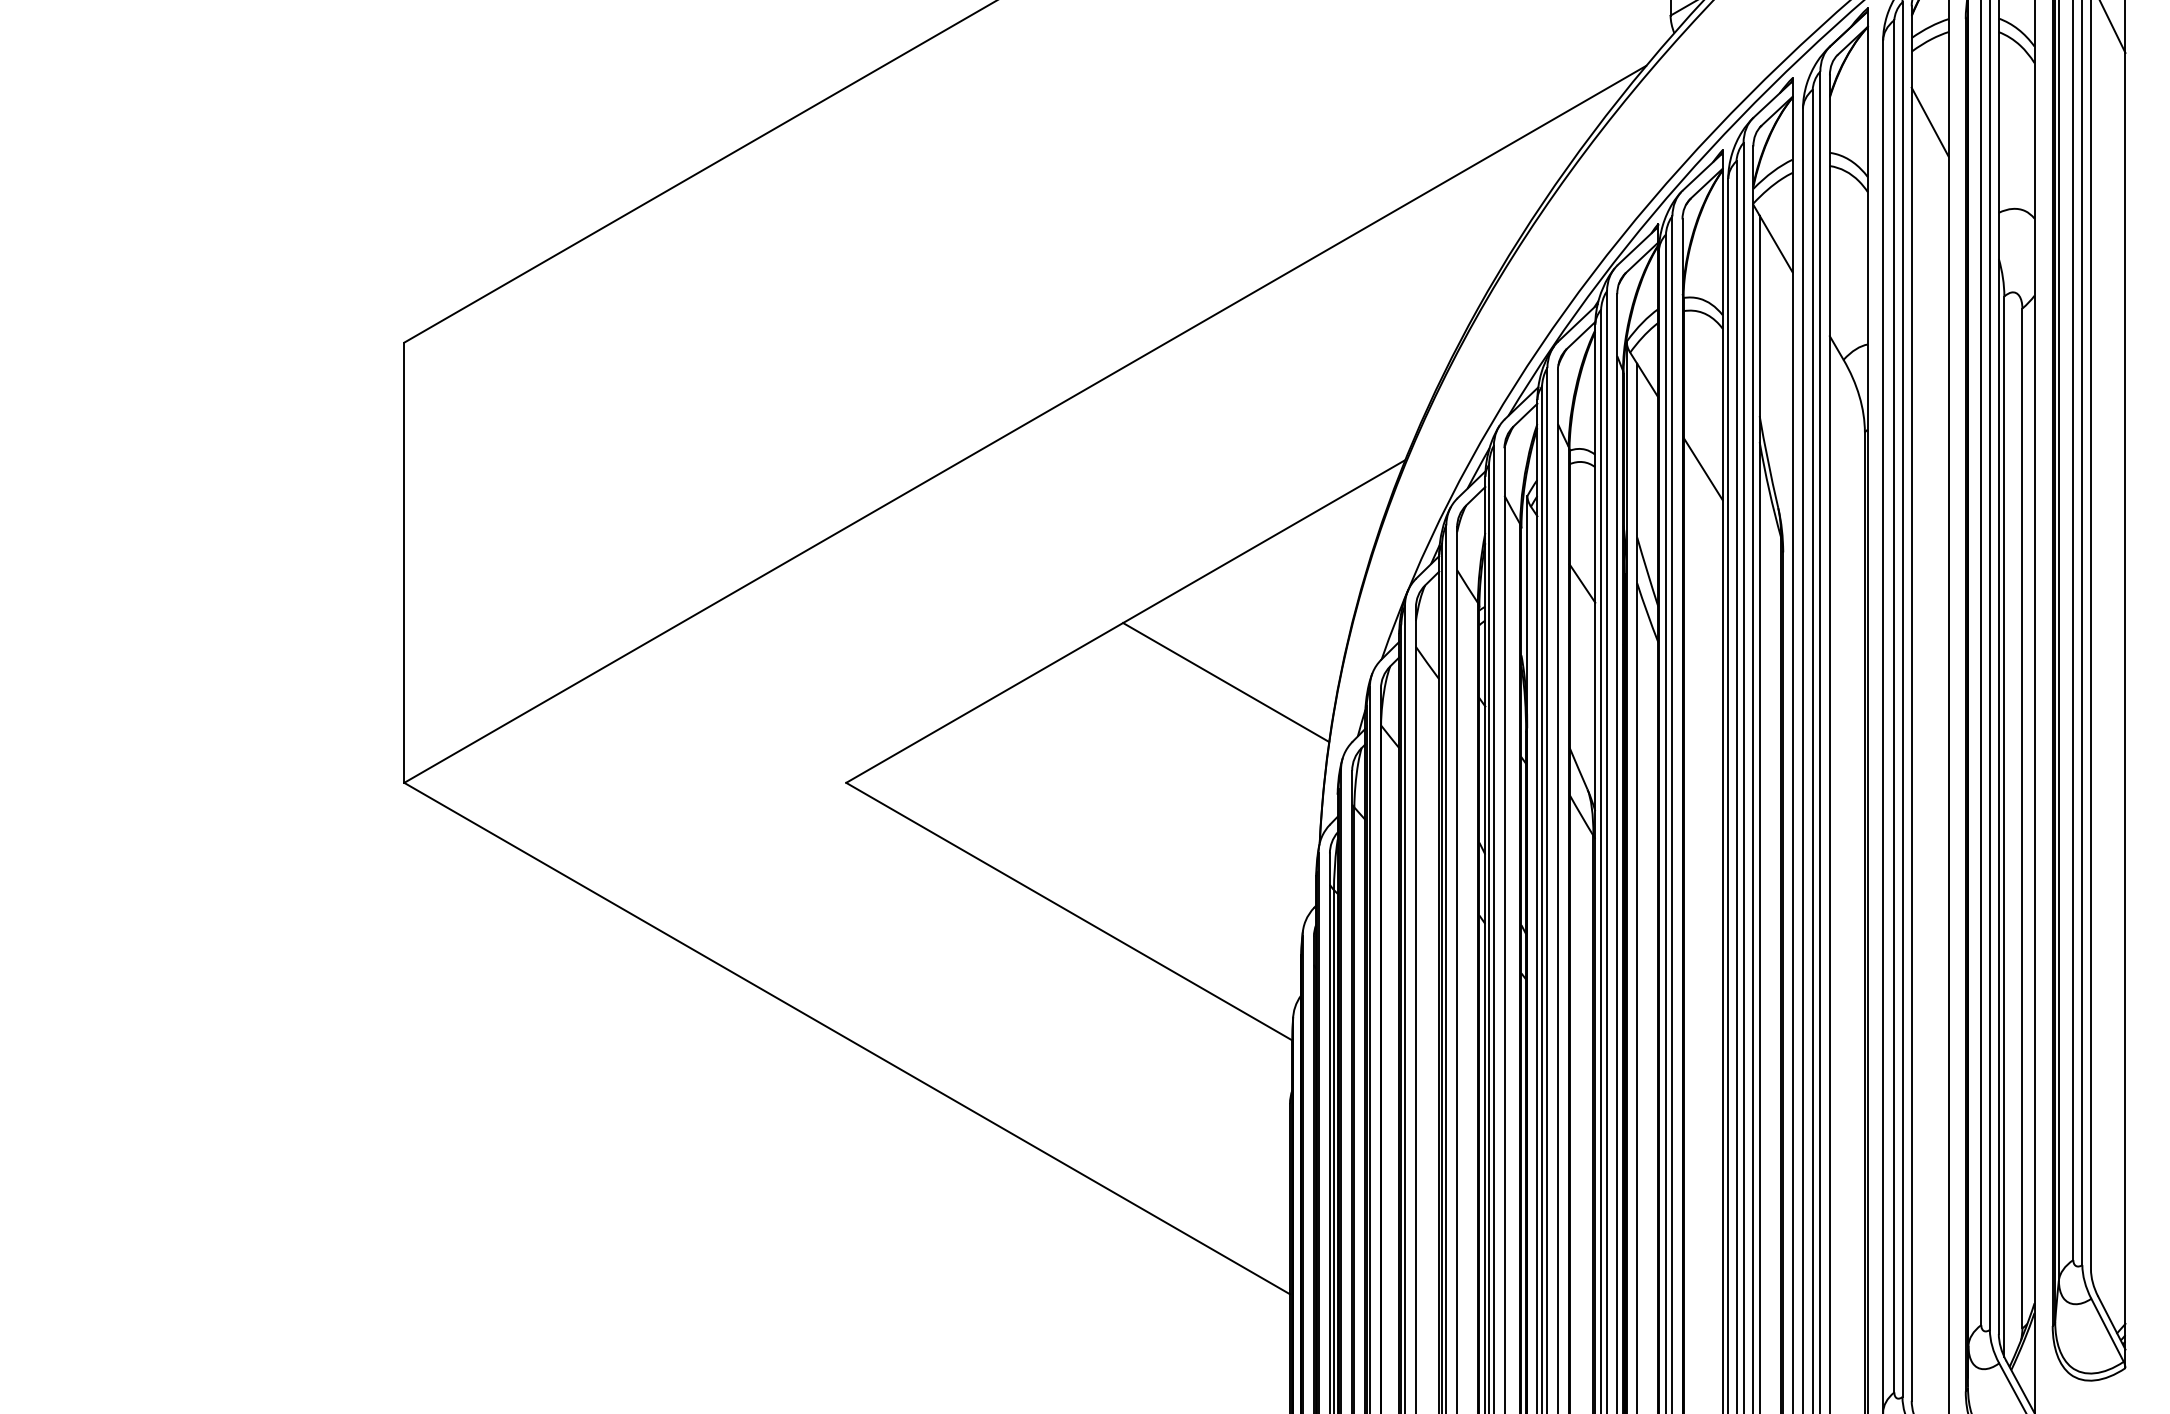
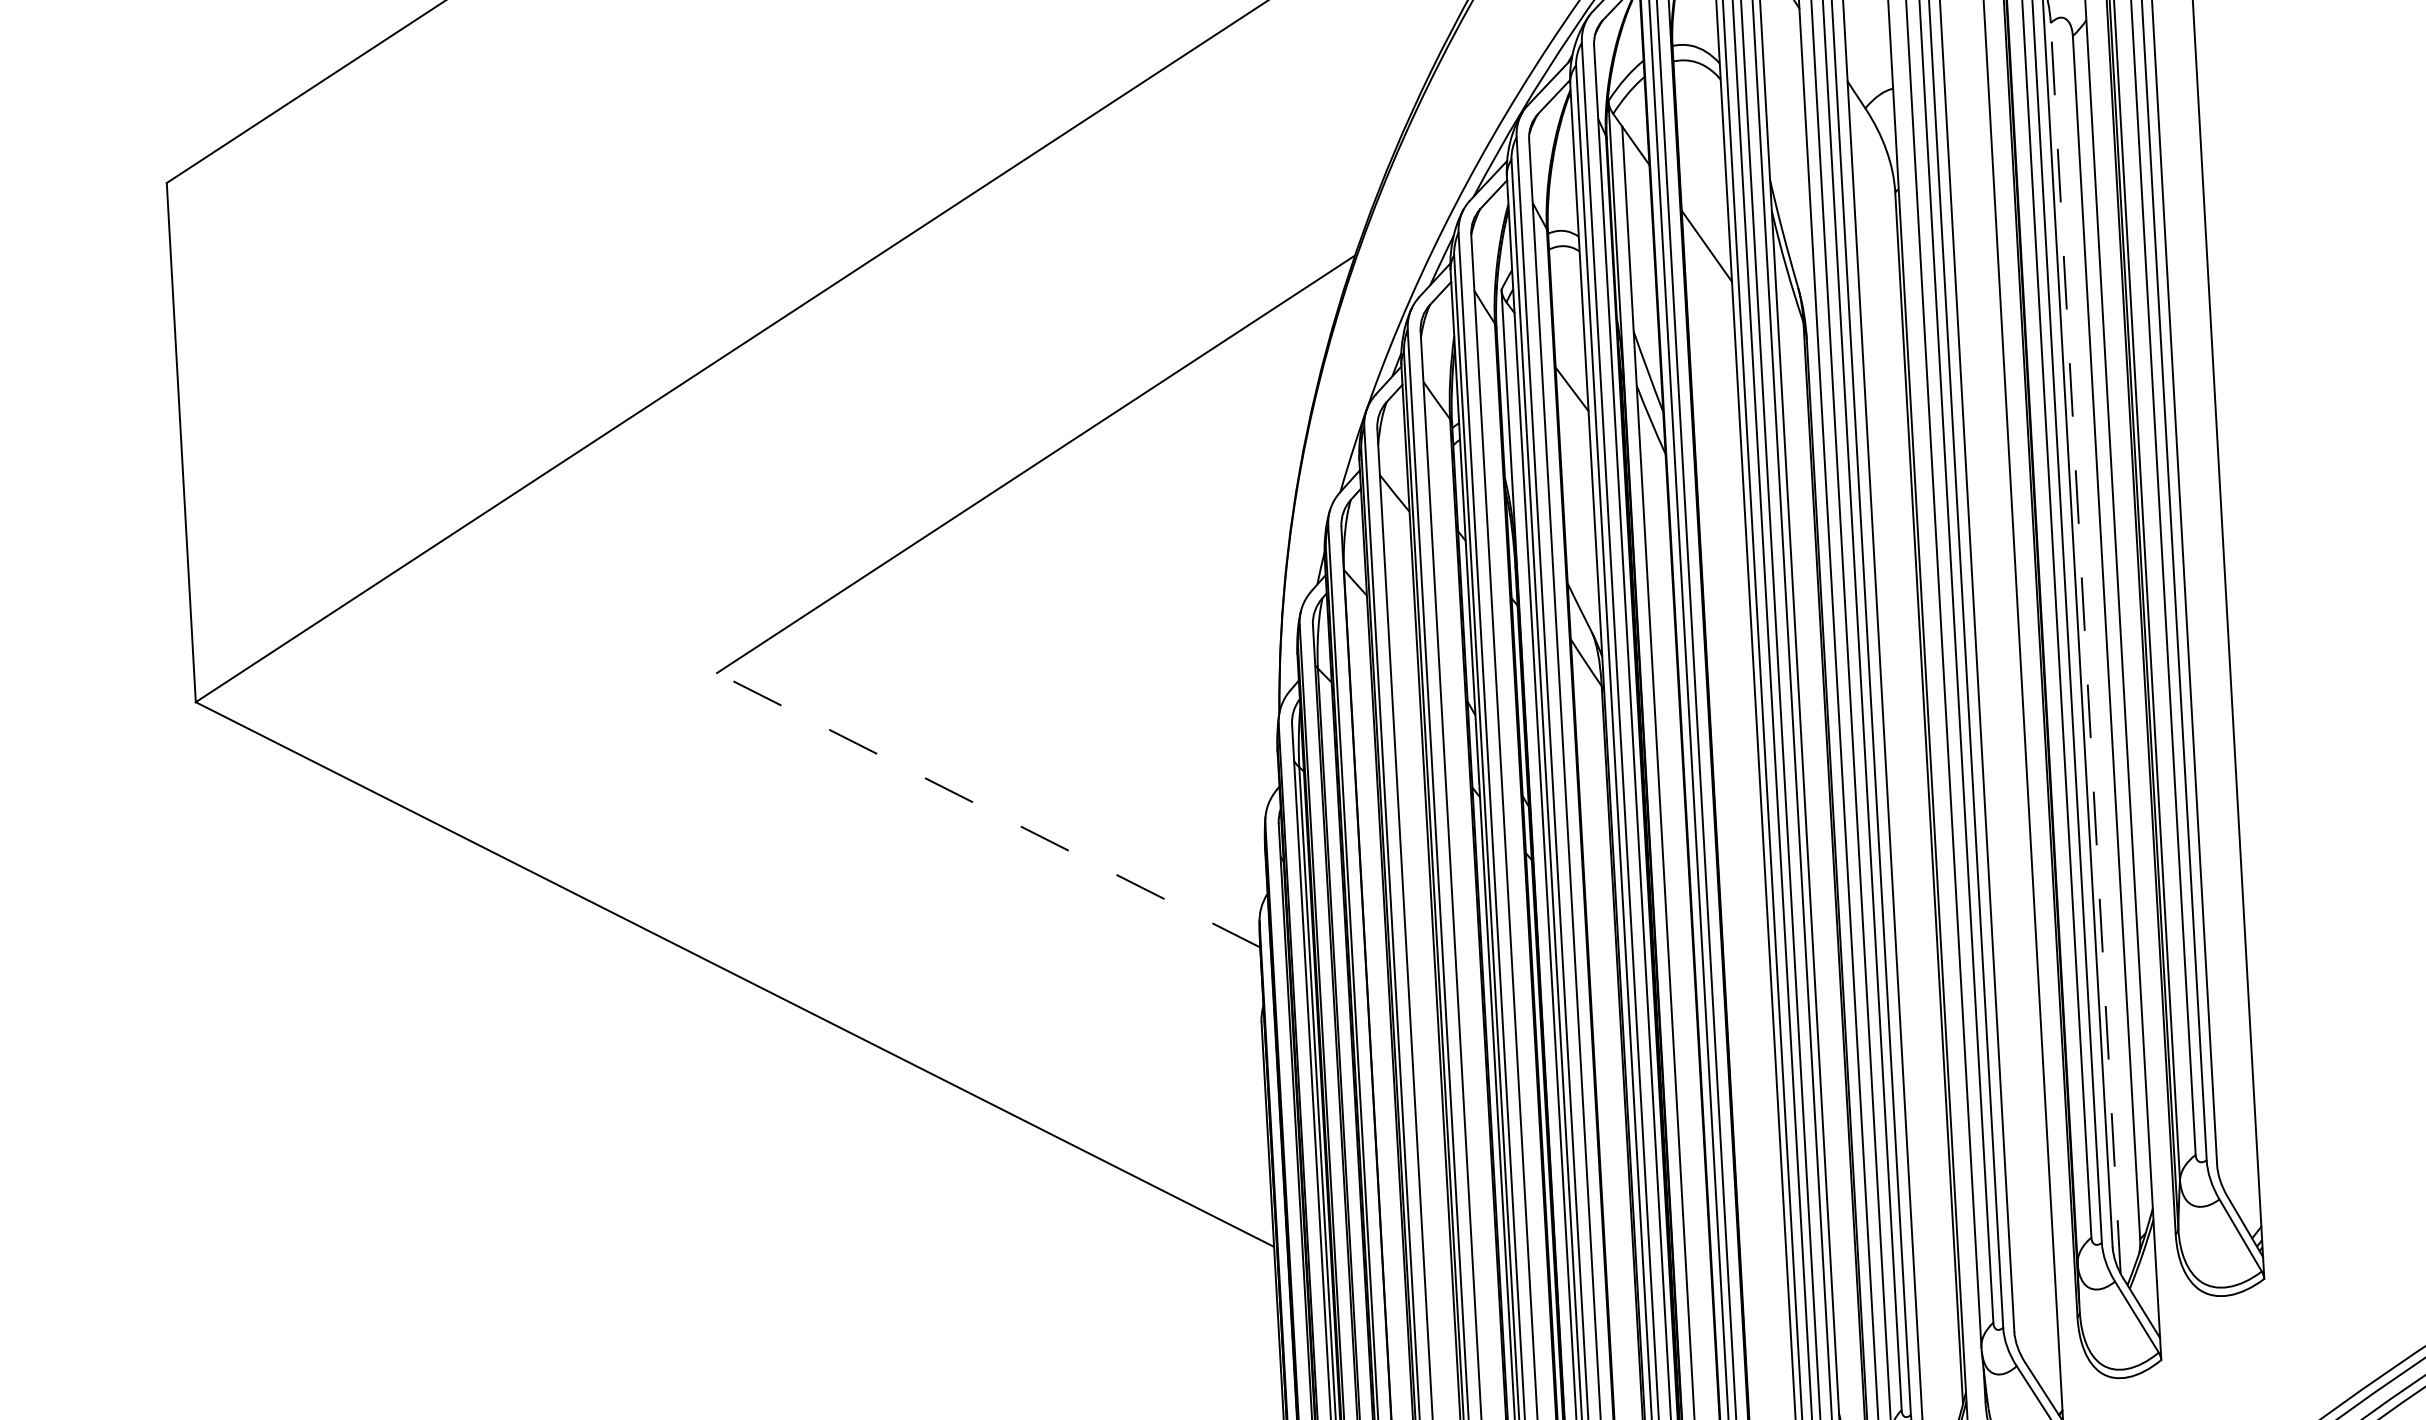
line: (1226, 682) -> (1158, 529), removed
line: (2004, 826) -> (2085, 648), solid -> dashed
line: (1069, 911) -> (988, 810), solid -> dashed

